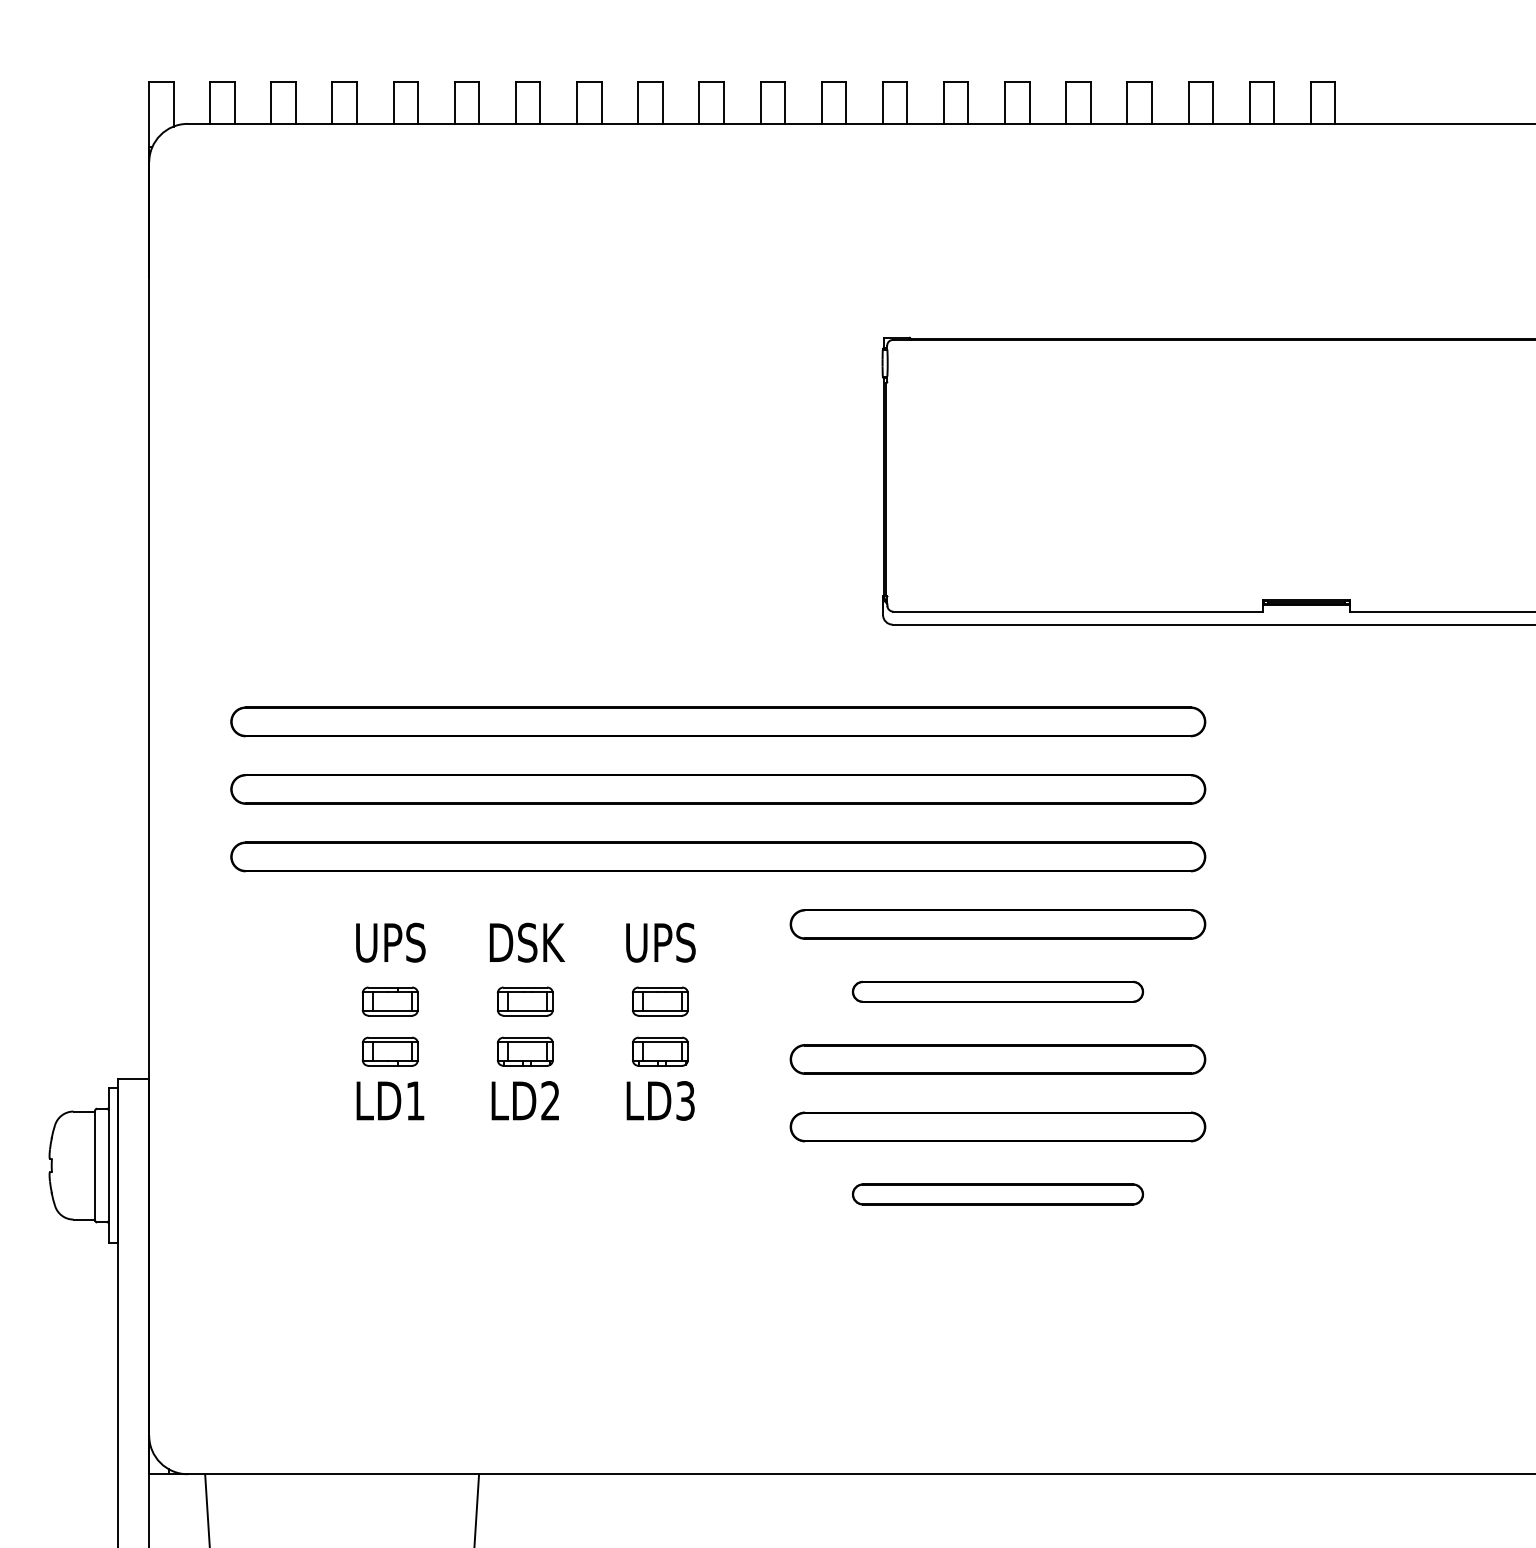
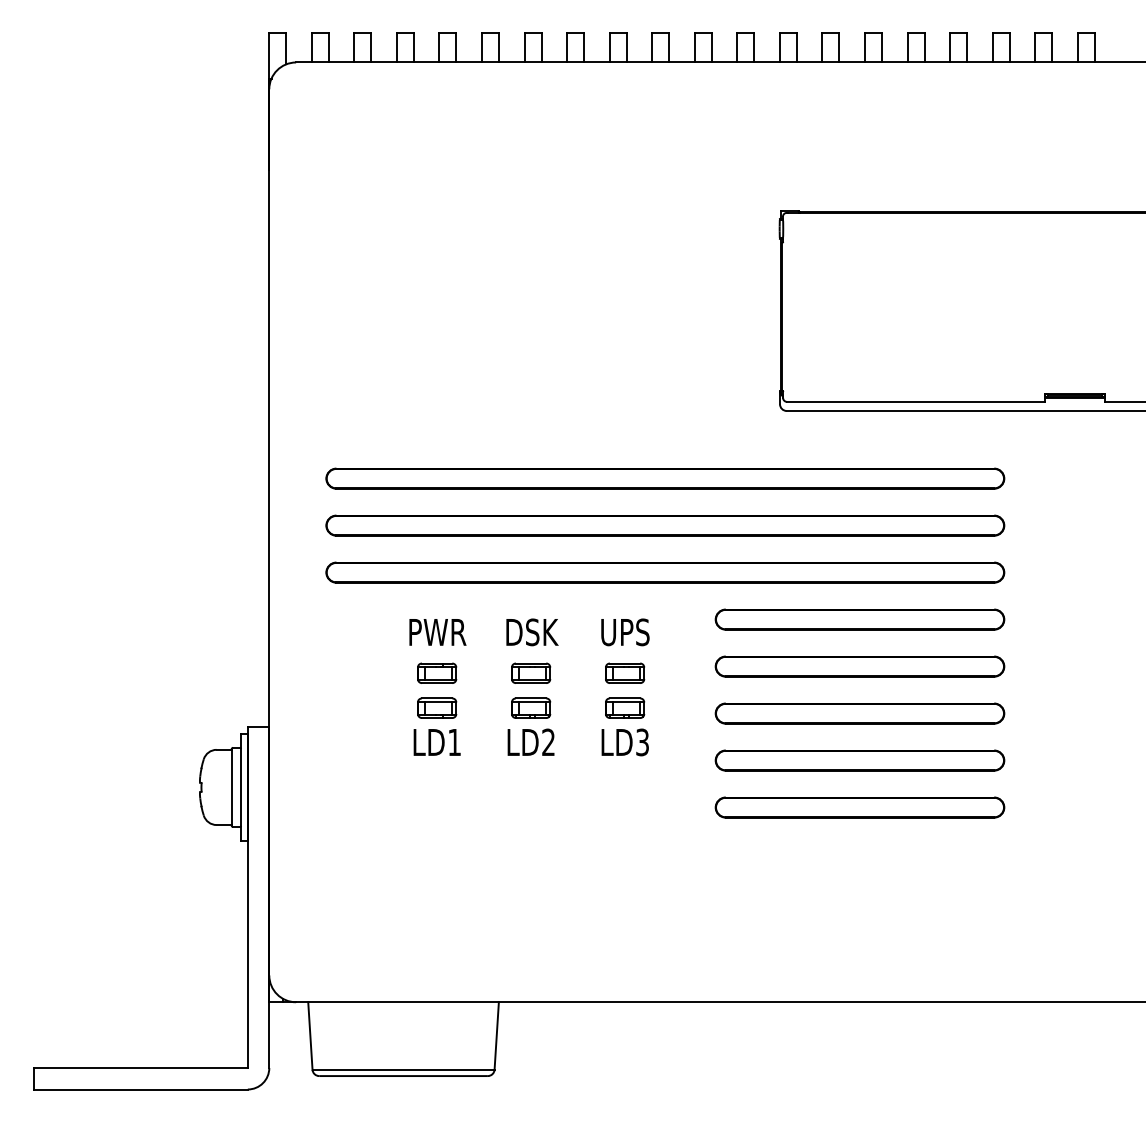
text: (390, 942) -> (437, 632), UPS -> PWR
part: (997, 991) -> (859, 666), size x1.43
part: (997, 1194) -> (859, 807), size x1.43

